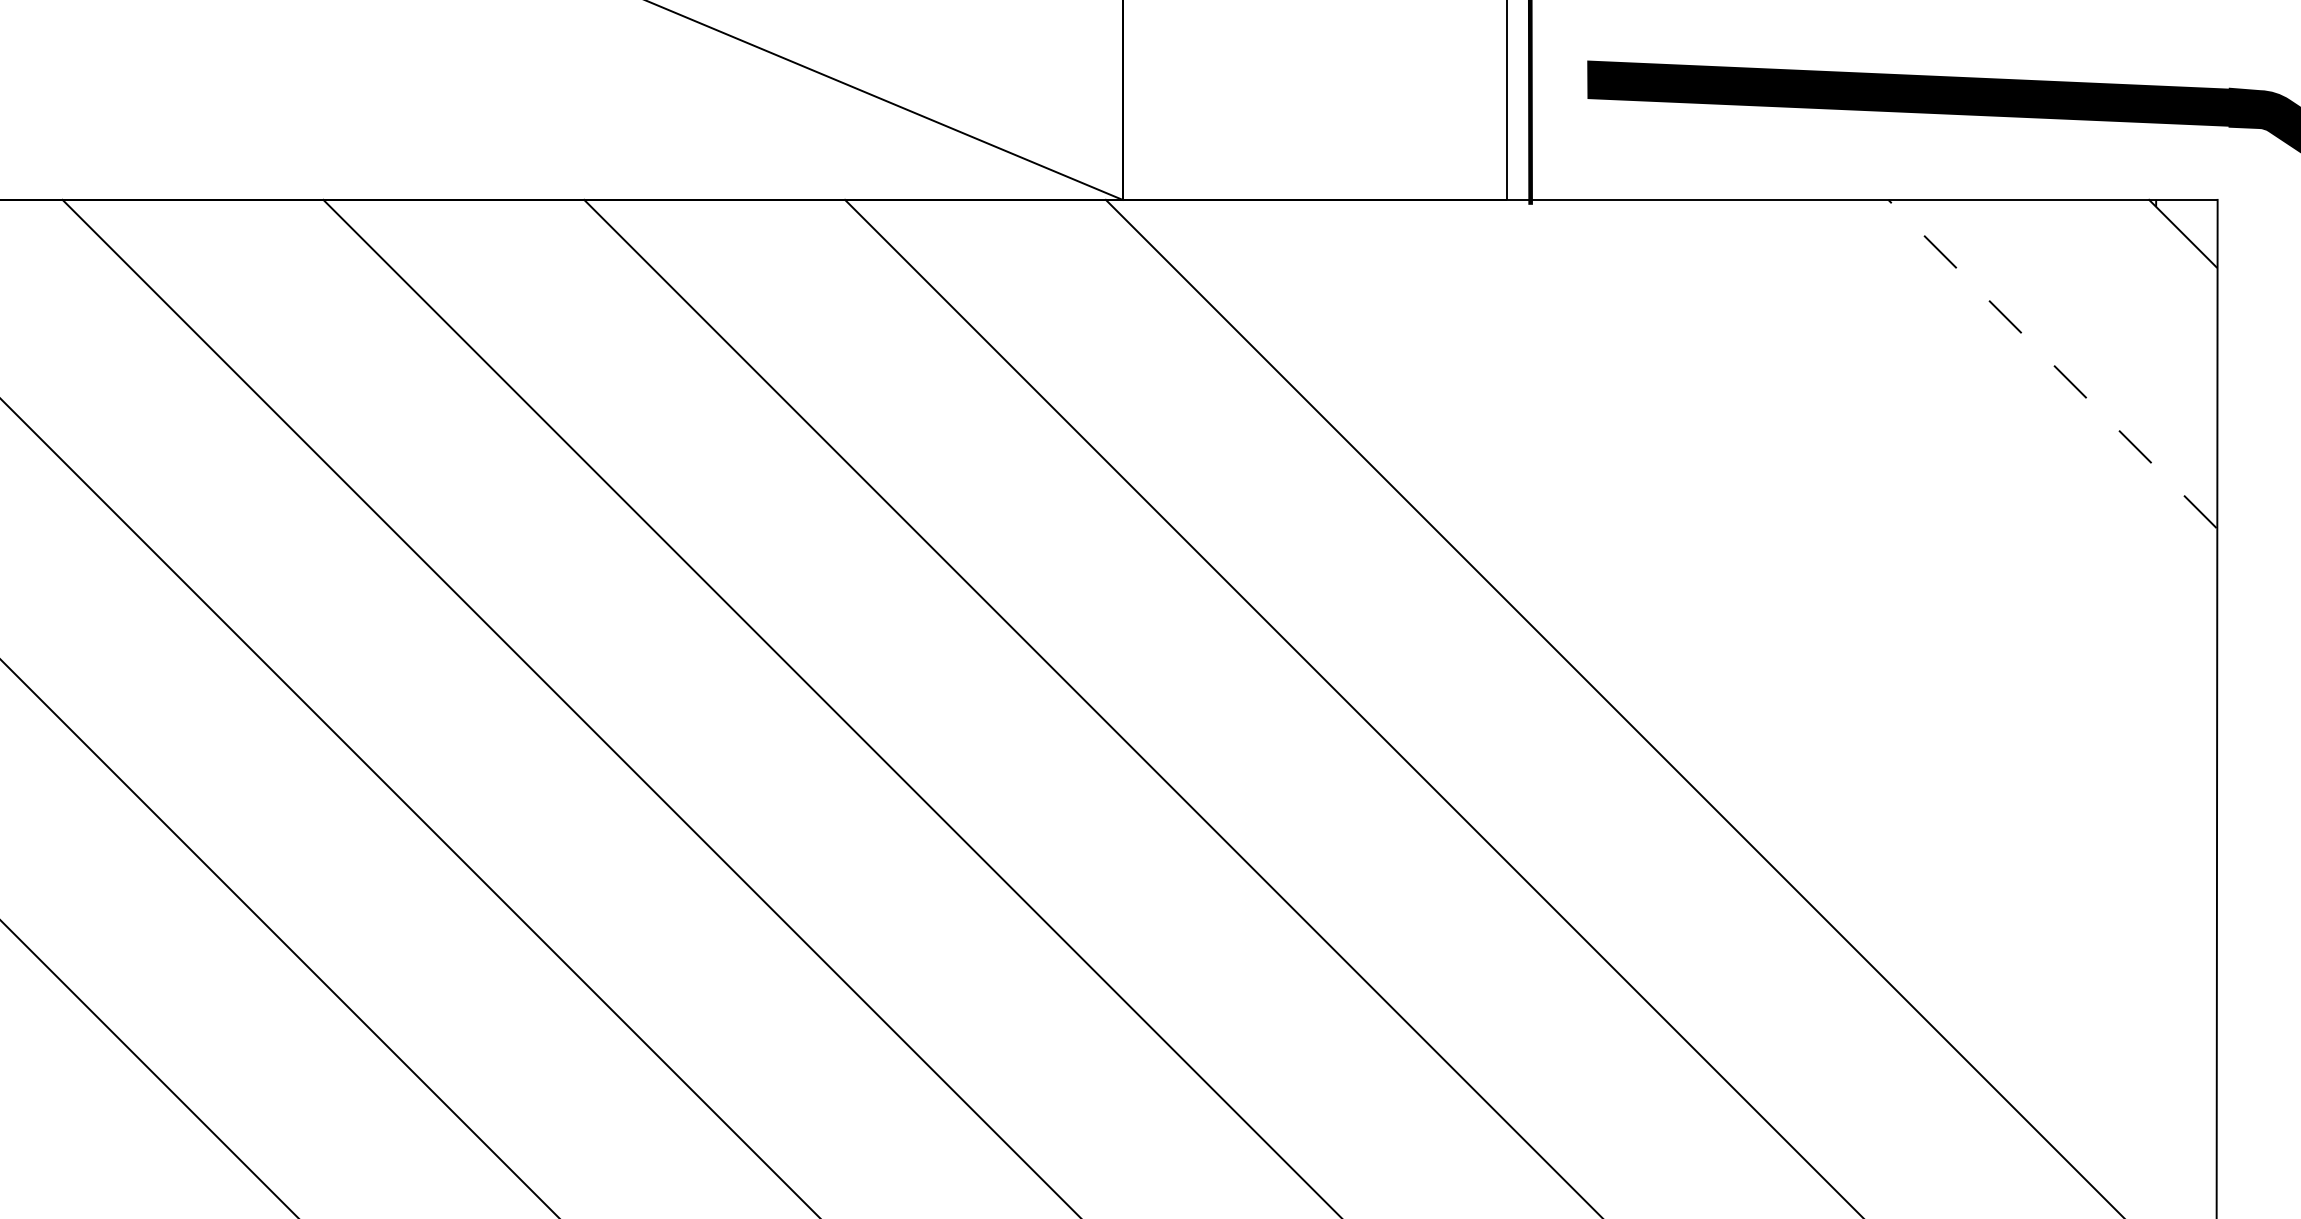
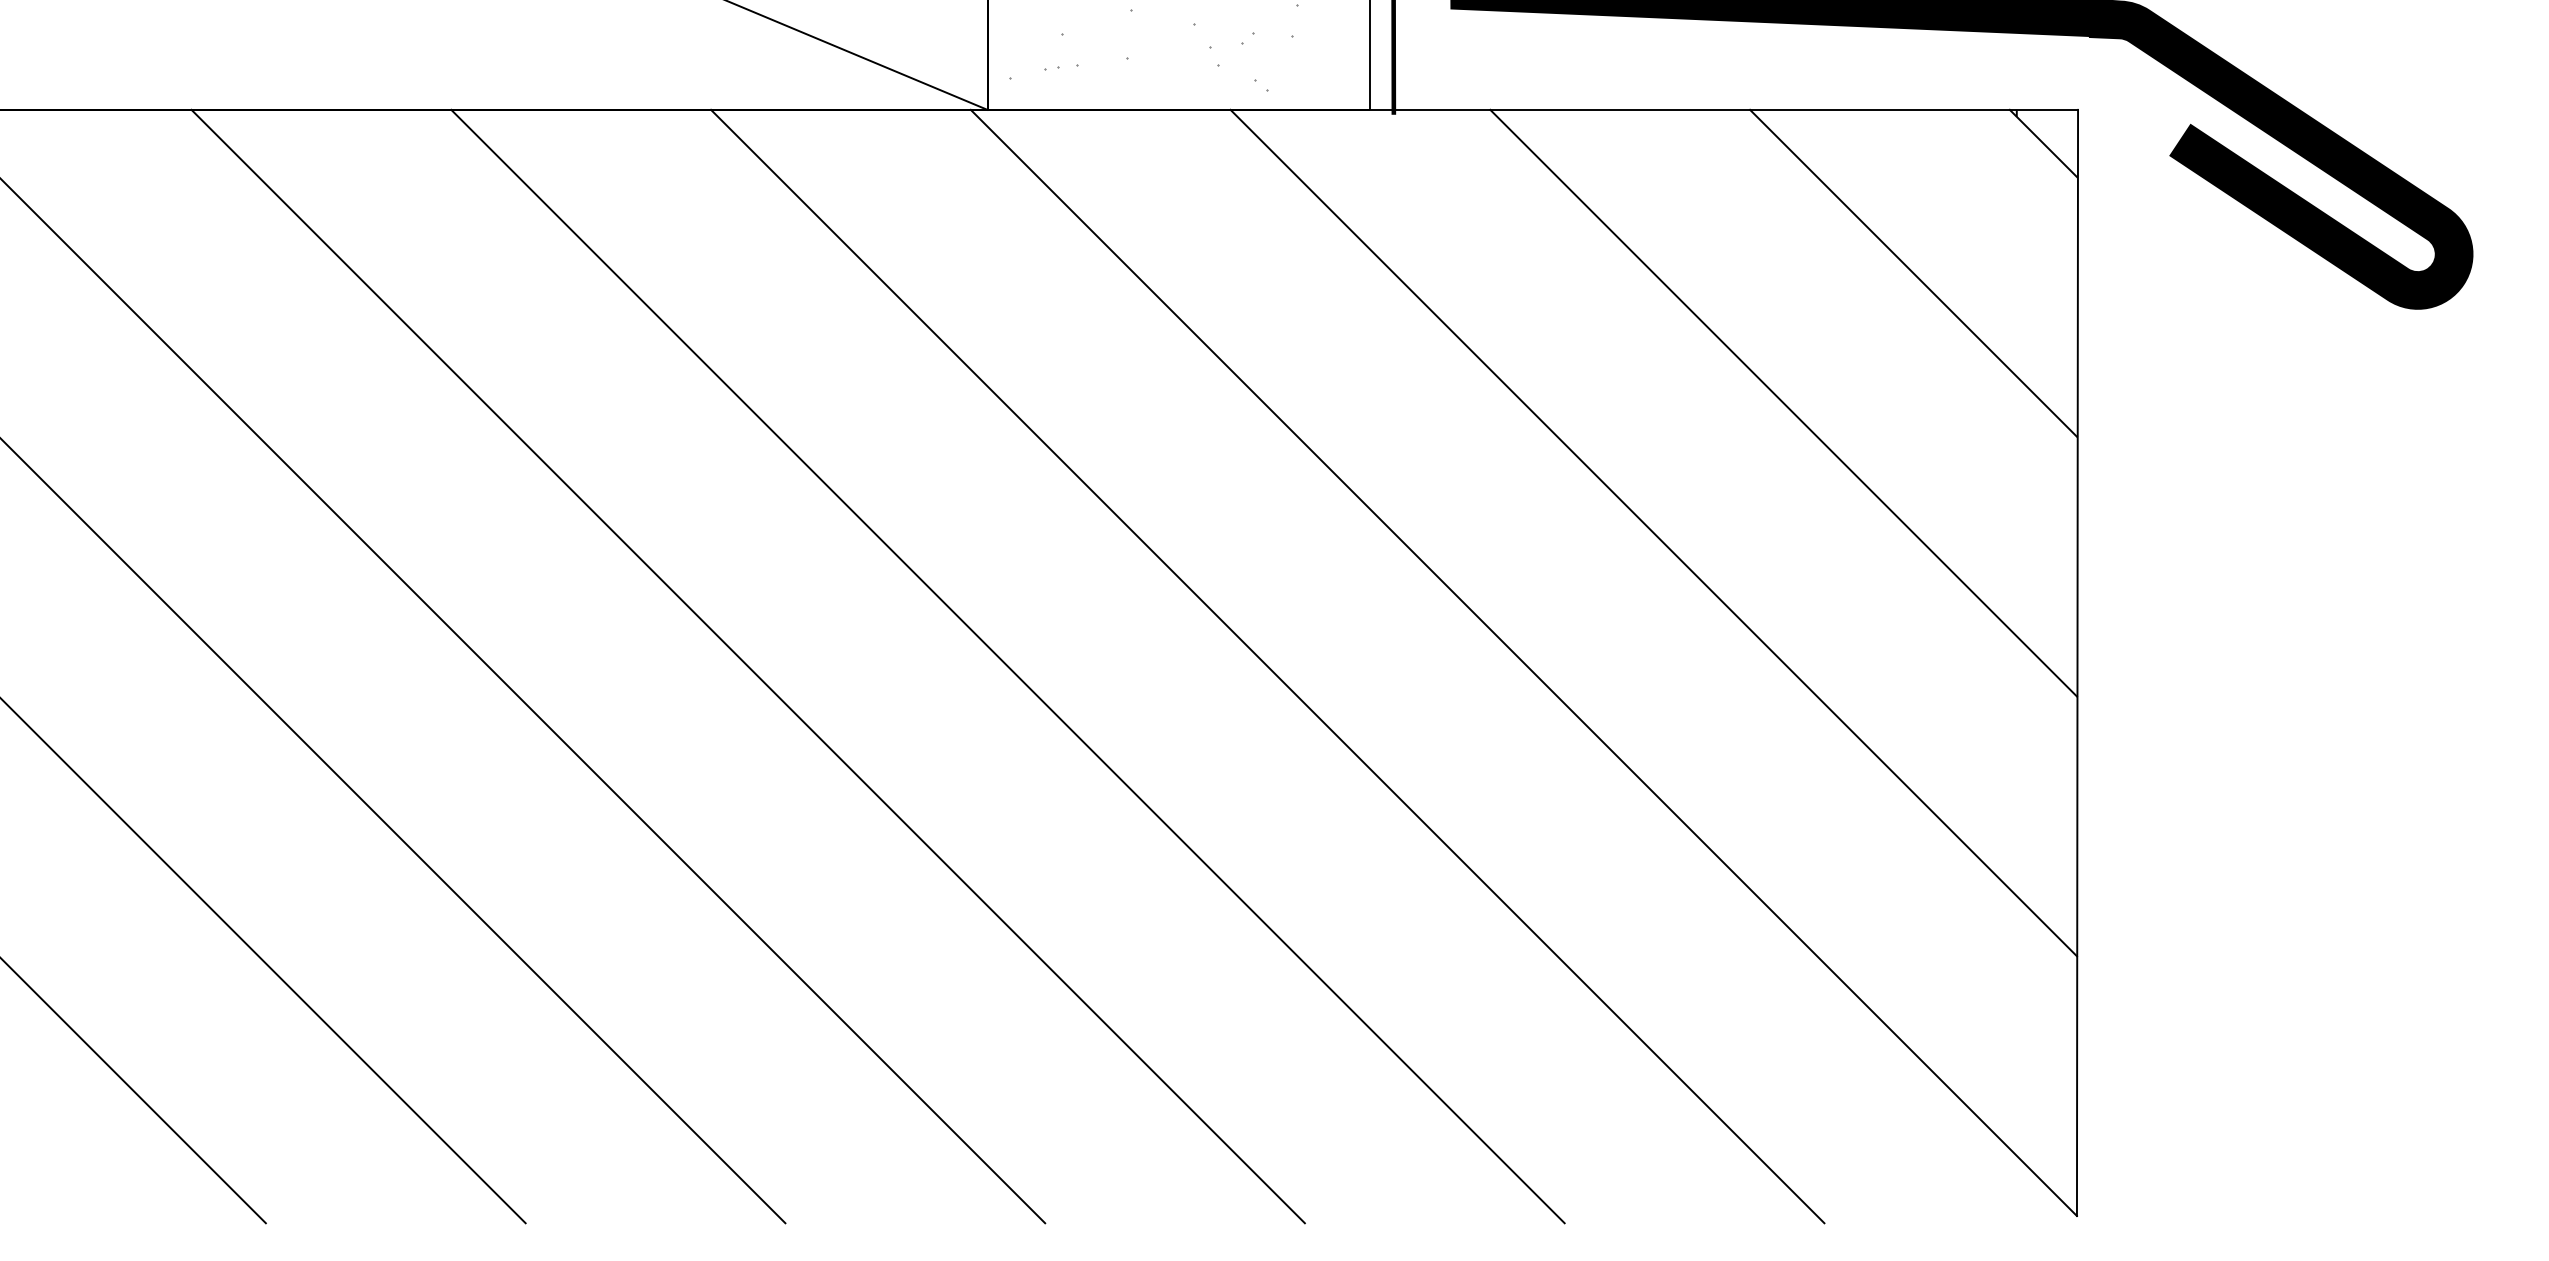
hatch: (1289, 137) -> (1153, 47), added
line: (2052, 363) -> (1913, 272), dashed -> solid
line: (1921, 493) -> (1783, 402), added
line: (1791, 624) -> (1653, 532), added

